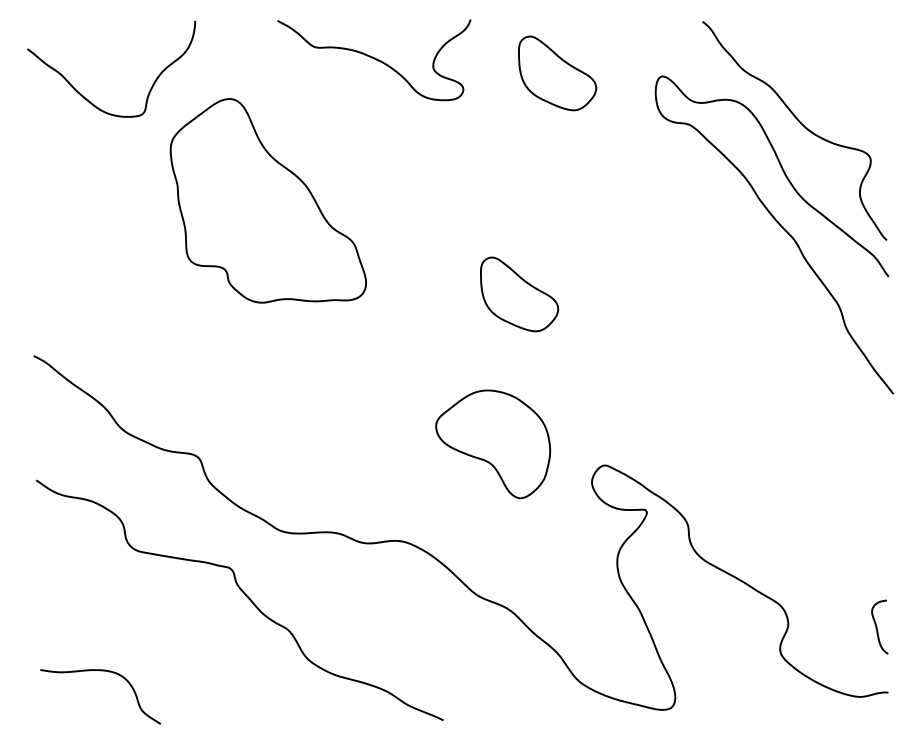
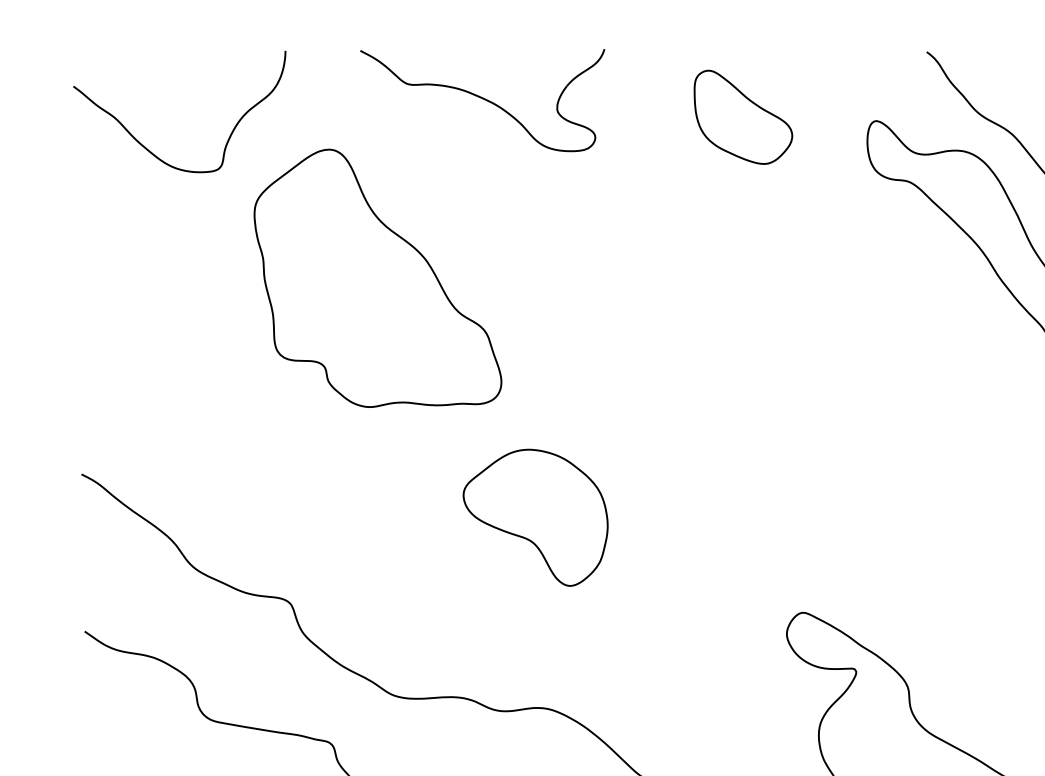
part: (374, 60) -> (482, 100), moved
part: (519, 294) -> (695, 396), removed
part: (493, 444) -> (536, 517), moved

